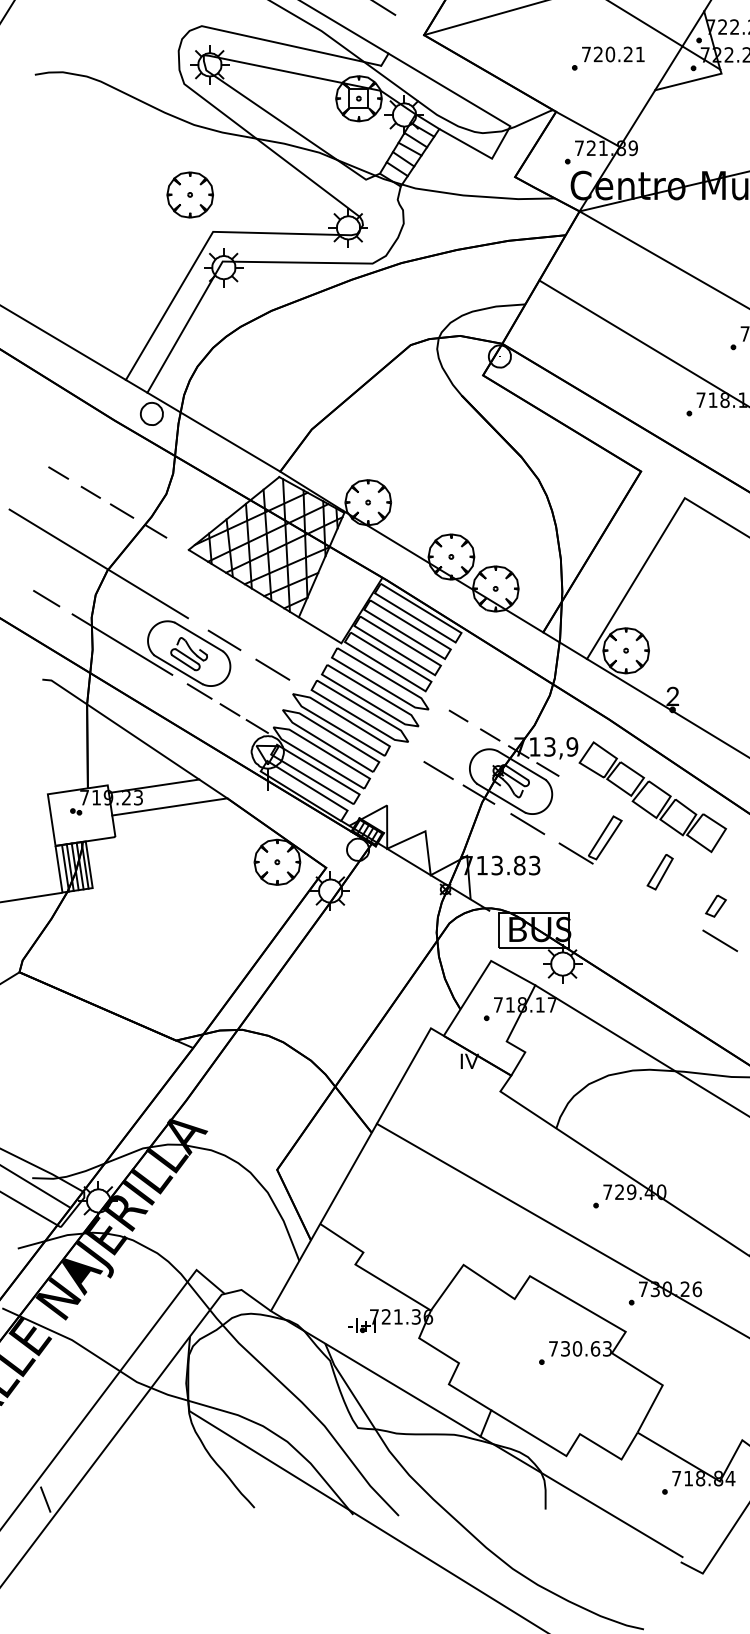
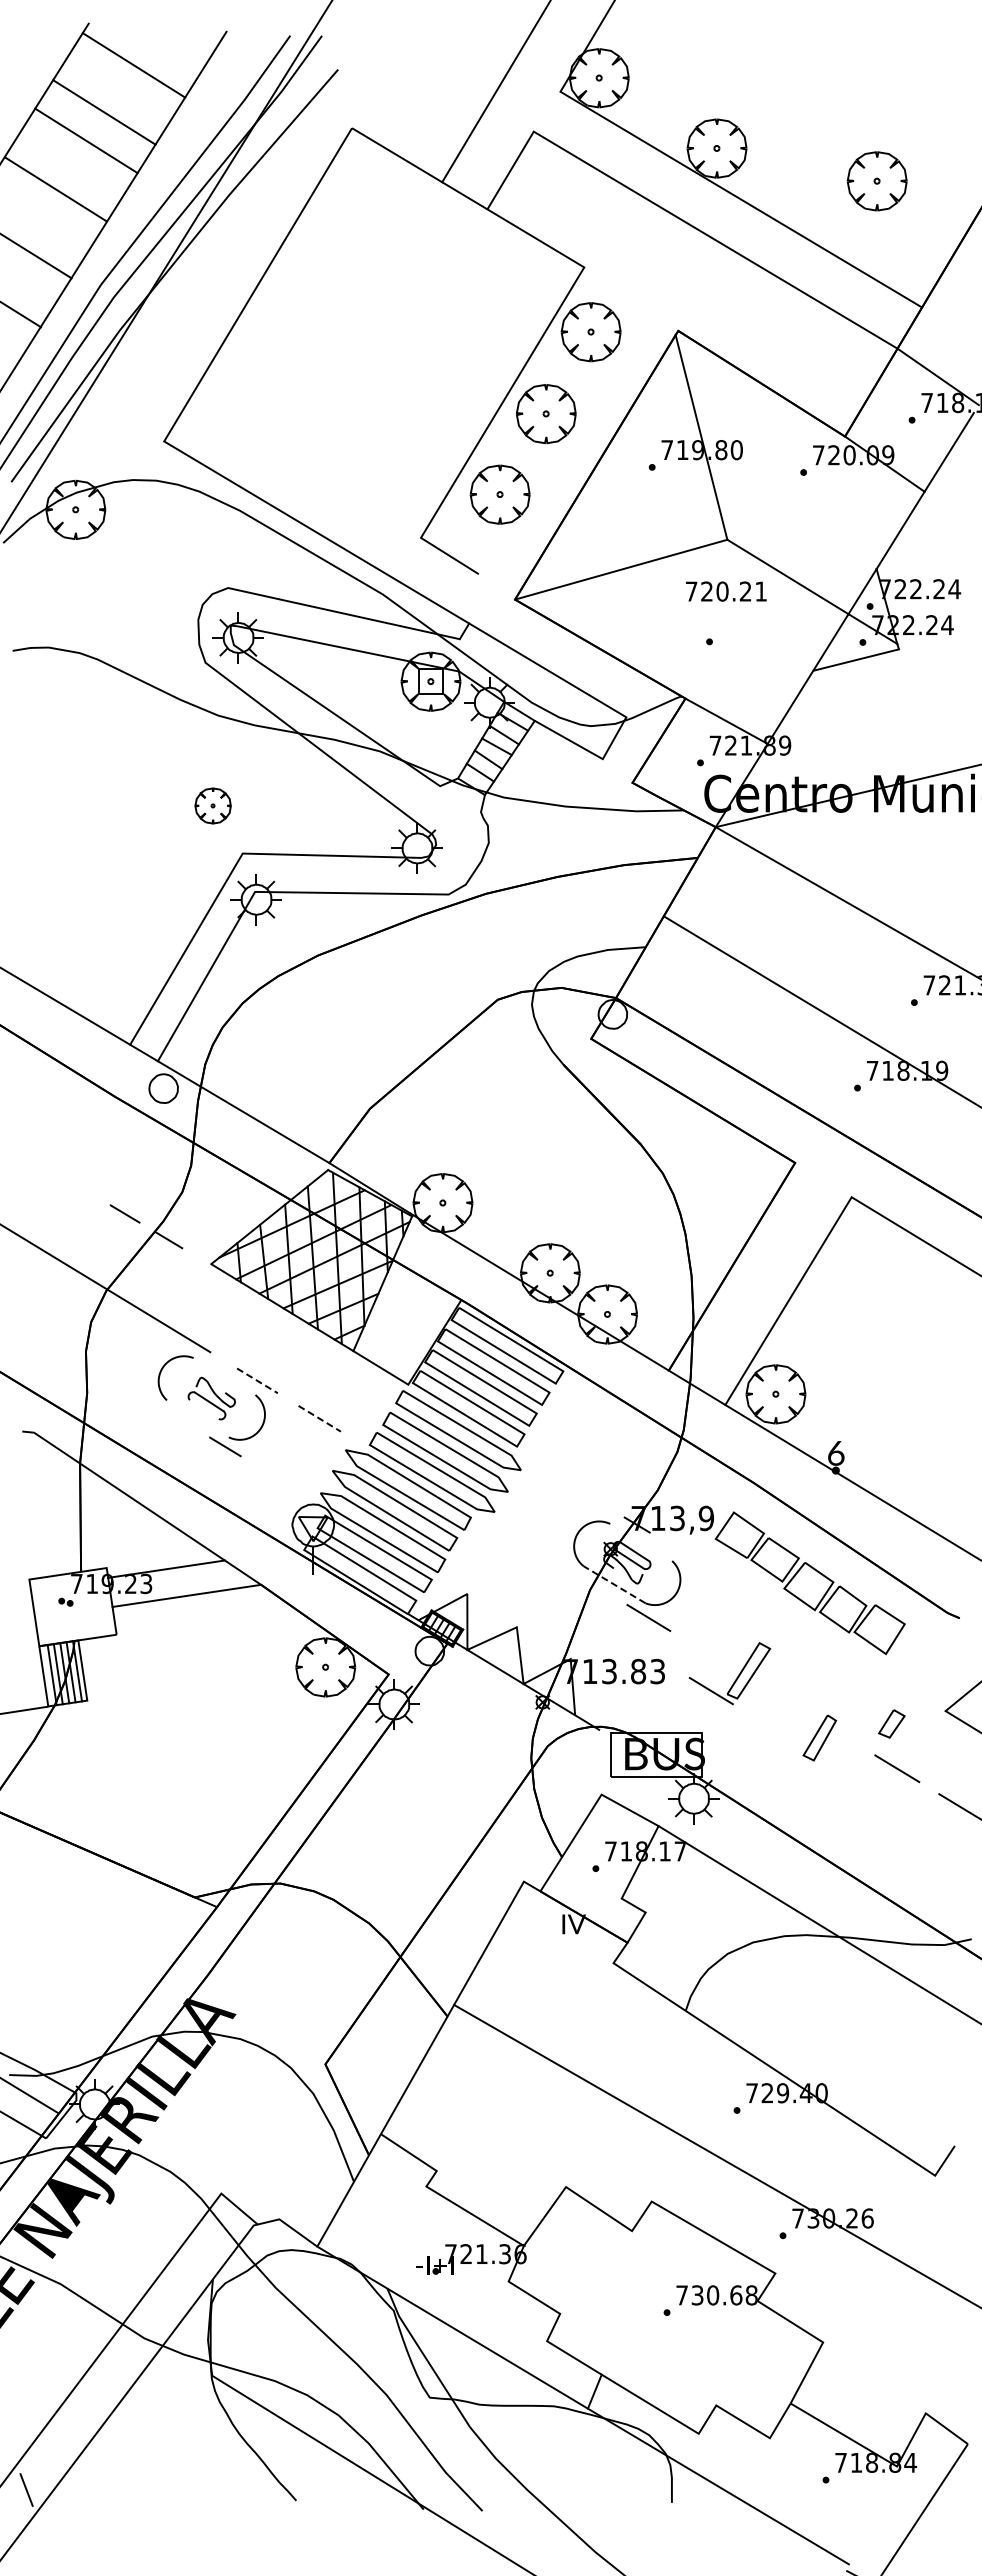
text: (613, 54) -> (726, 591), moved
part: (189, 194) -> (212, 805), size x0.6
line: (58, 472) -> (43, 1164), removed
line: (90, 492) -> (84, 1189), removed
line: (46, 598) -> (27, 1326), removed
line: (199, 636) -> (224, 1376), removed
line: (224, 640) -> (257, 1380), solid -> dashed
line: (122, 644) -> (125, 1386), removed
line: (182, 662) -> (203, 1409), removed
line: (178, 669) -> (197, 1418), removed
line: (272, 669) -> (319, 1418), solid -> dashed
text: (672, 695) -> (835, 1452), 2 -> 6
line: (229, 709) -> (264, 1470), removed
line: (458, 716) -> (559, 1478), removed
line: (257, 726) -> (299, 1491), removed
line: (490, 734) -> (600, 1502), removed
line: (522, 765) -> (641, 1542), removed
line: (547, 769) -> (674, 1547), removed
line: (438, 770) -> (533, 1548), removed
line: (478, 794) -> (585, 1579), removed
line: (501, 798) -> (614, 1584), solid -> dashed
part: (595, 843) -> (736, 1677), moved
part: (659, 871) -> (819, 1737), moved
text: (607, 1348) -> (751, 2295), 730.63 -> 730.68

